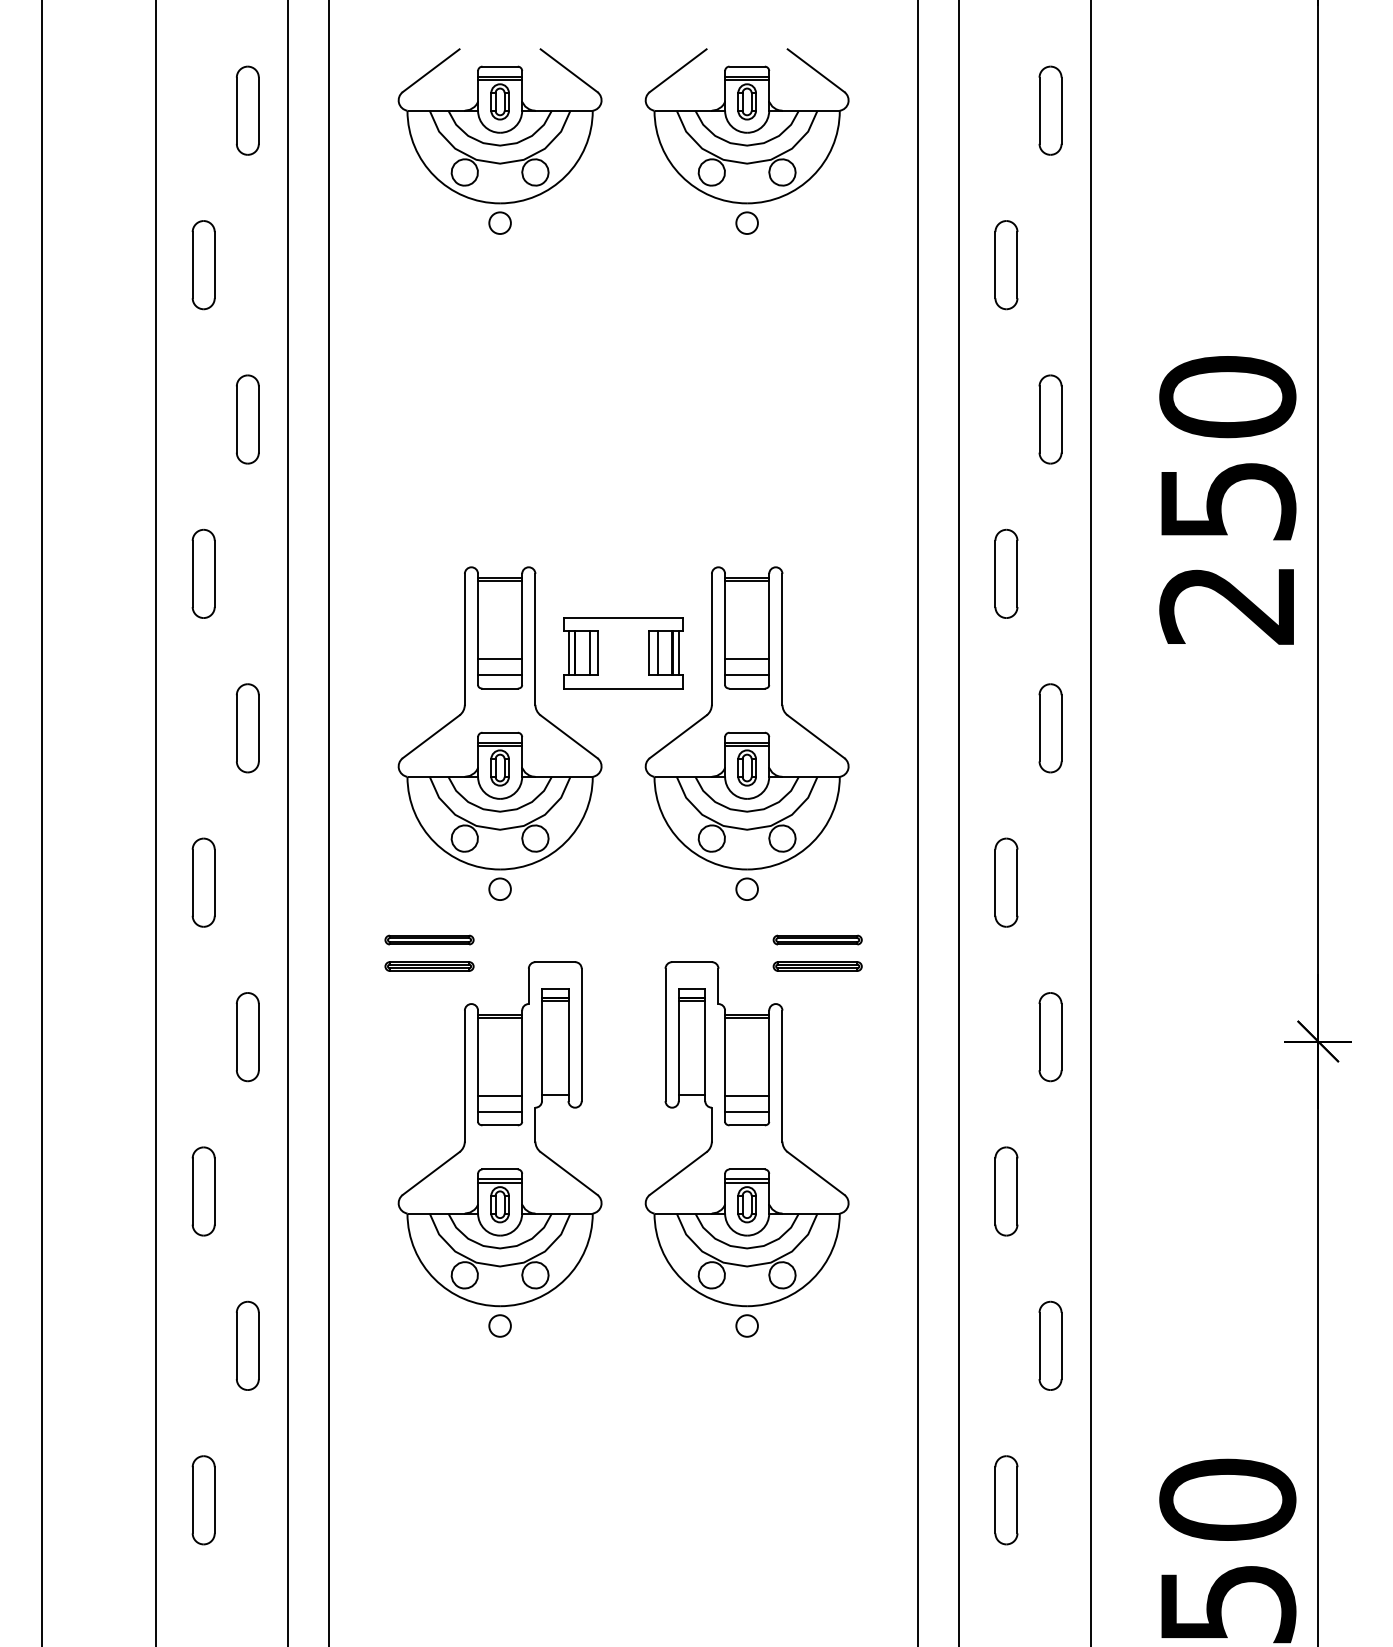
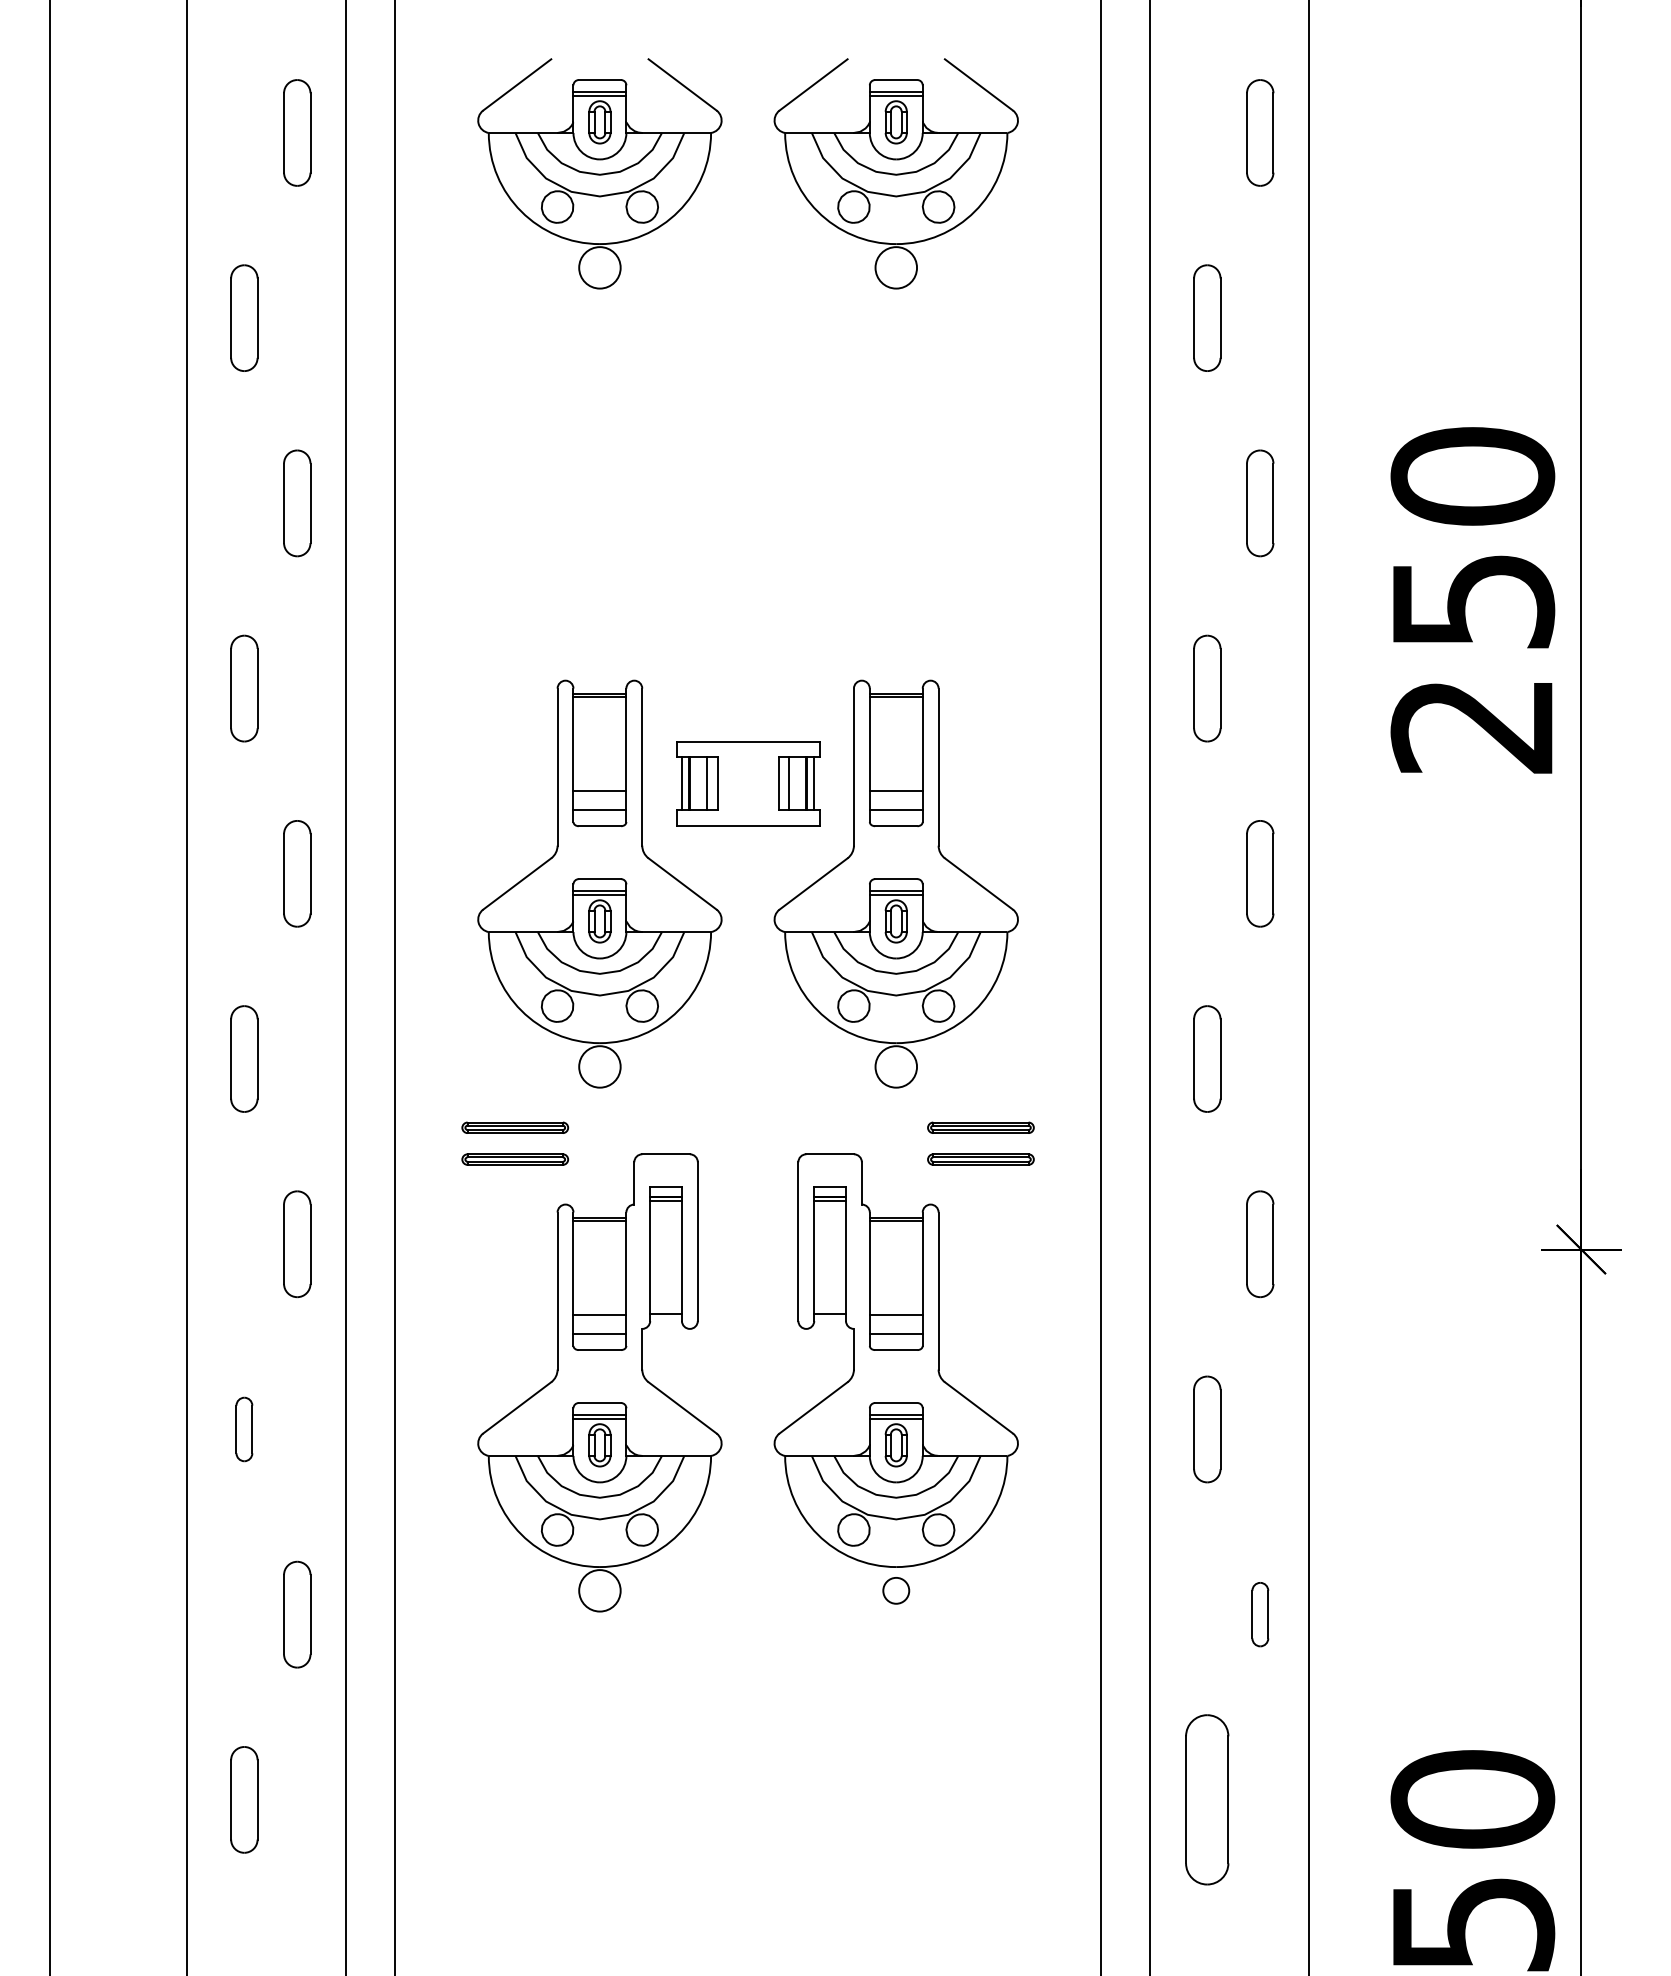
circle: (499, 222) -> (599, 267), size x1.6
circle: (747, 222) -> (896, 267), size x1.6
circle: (499, 888) -> (599, 1066), size x1.6
circle: (747, 888) -> (896, 1066), size x1.6
part: (203, 1191) -> (244, 1429), size x0.6
circle: (499, 1325) -> (599, 1590), size x1.6
part: (1050, 1345) -> (1260, 1614), size x0.6
part: (1006, 1499) -> (1207, 1799), size x1.6

